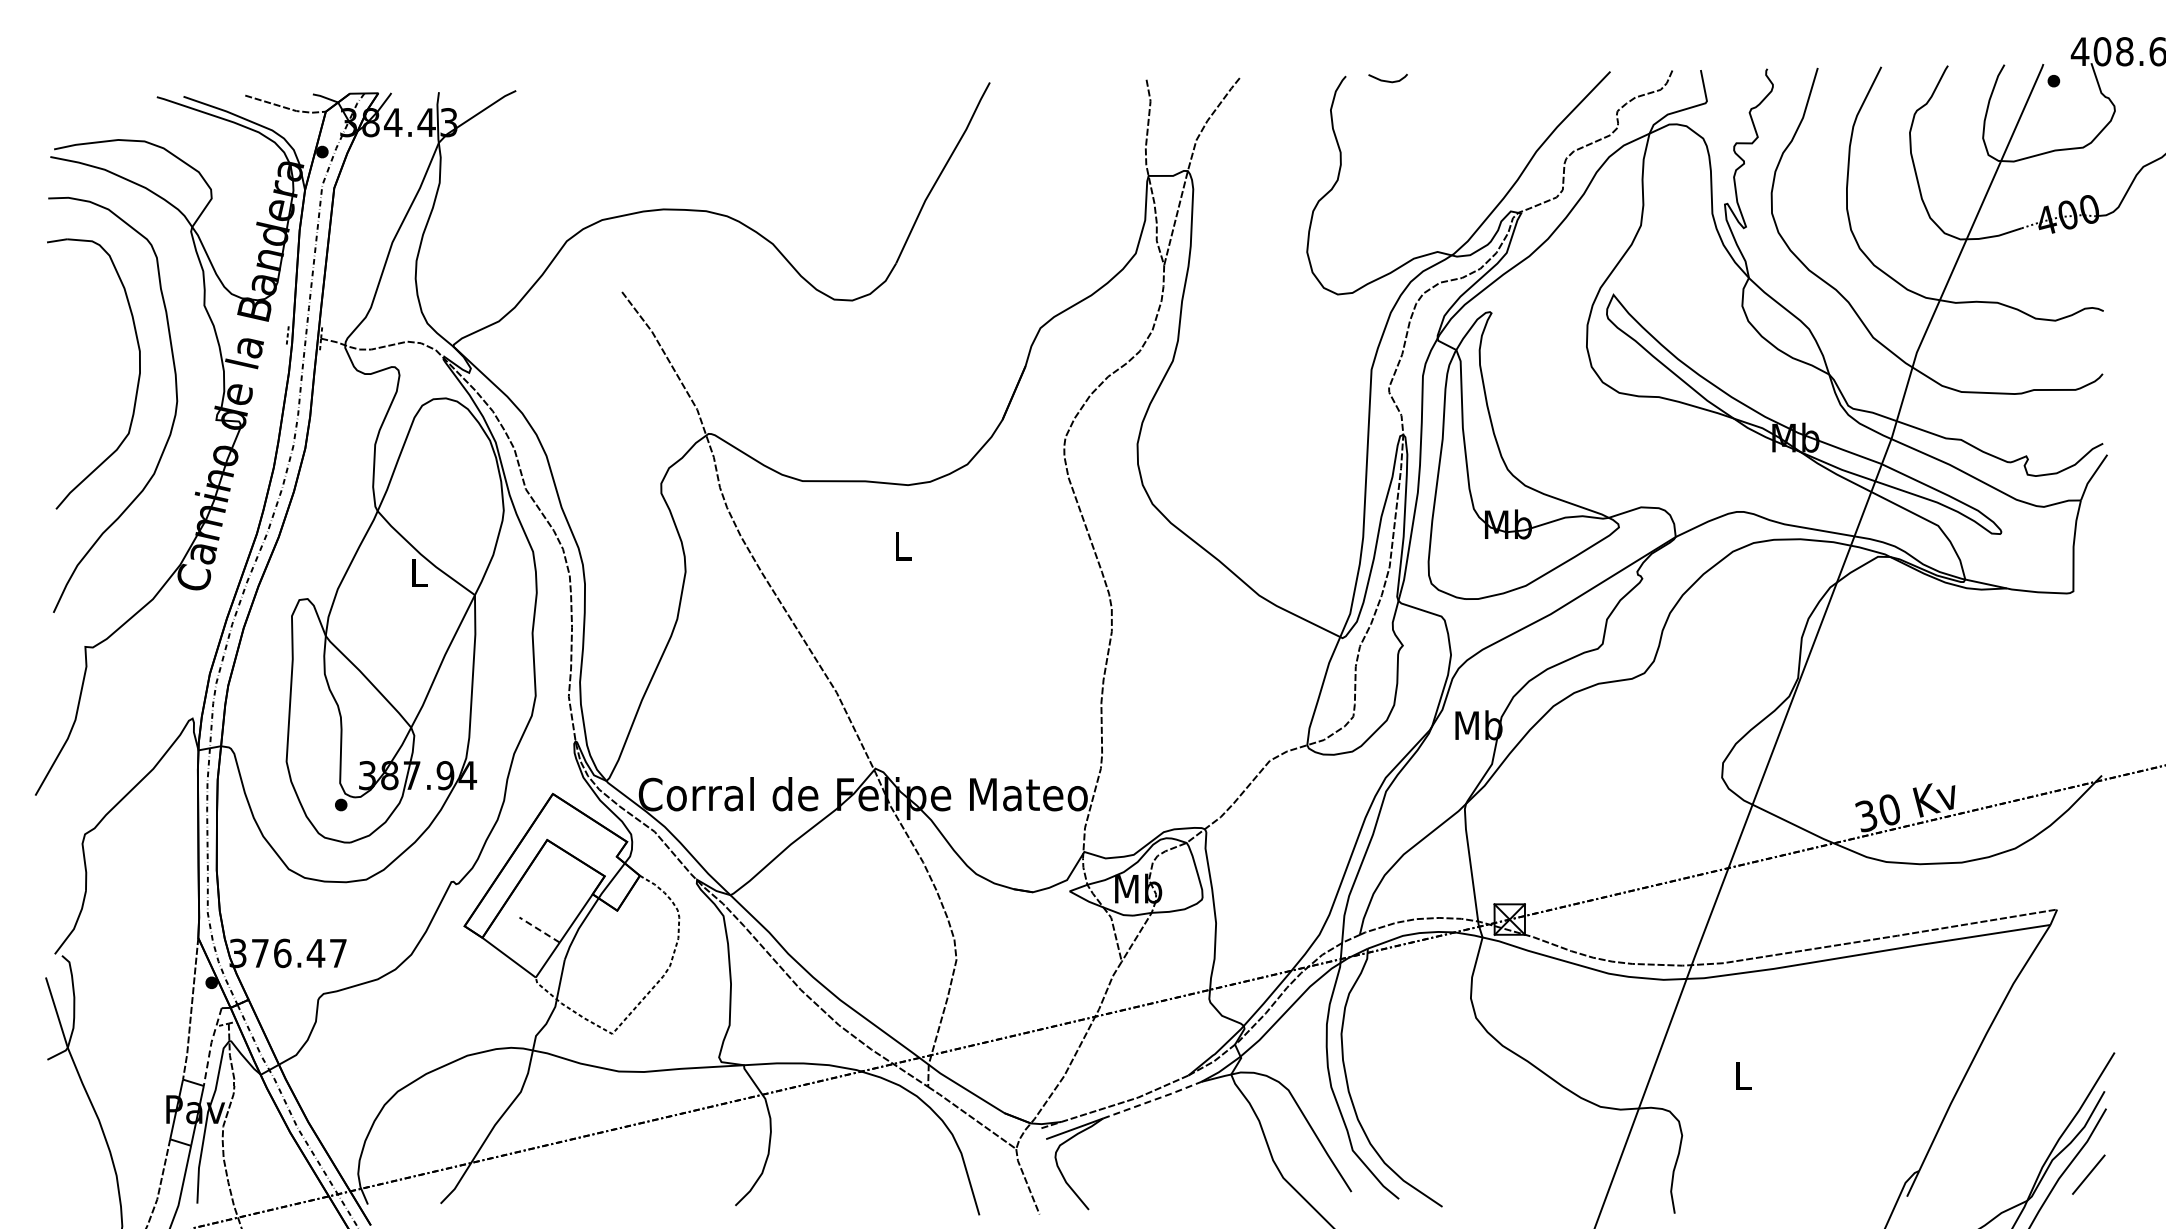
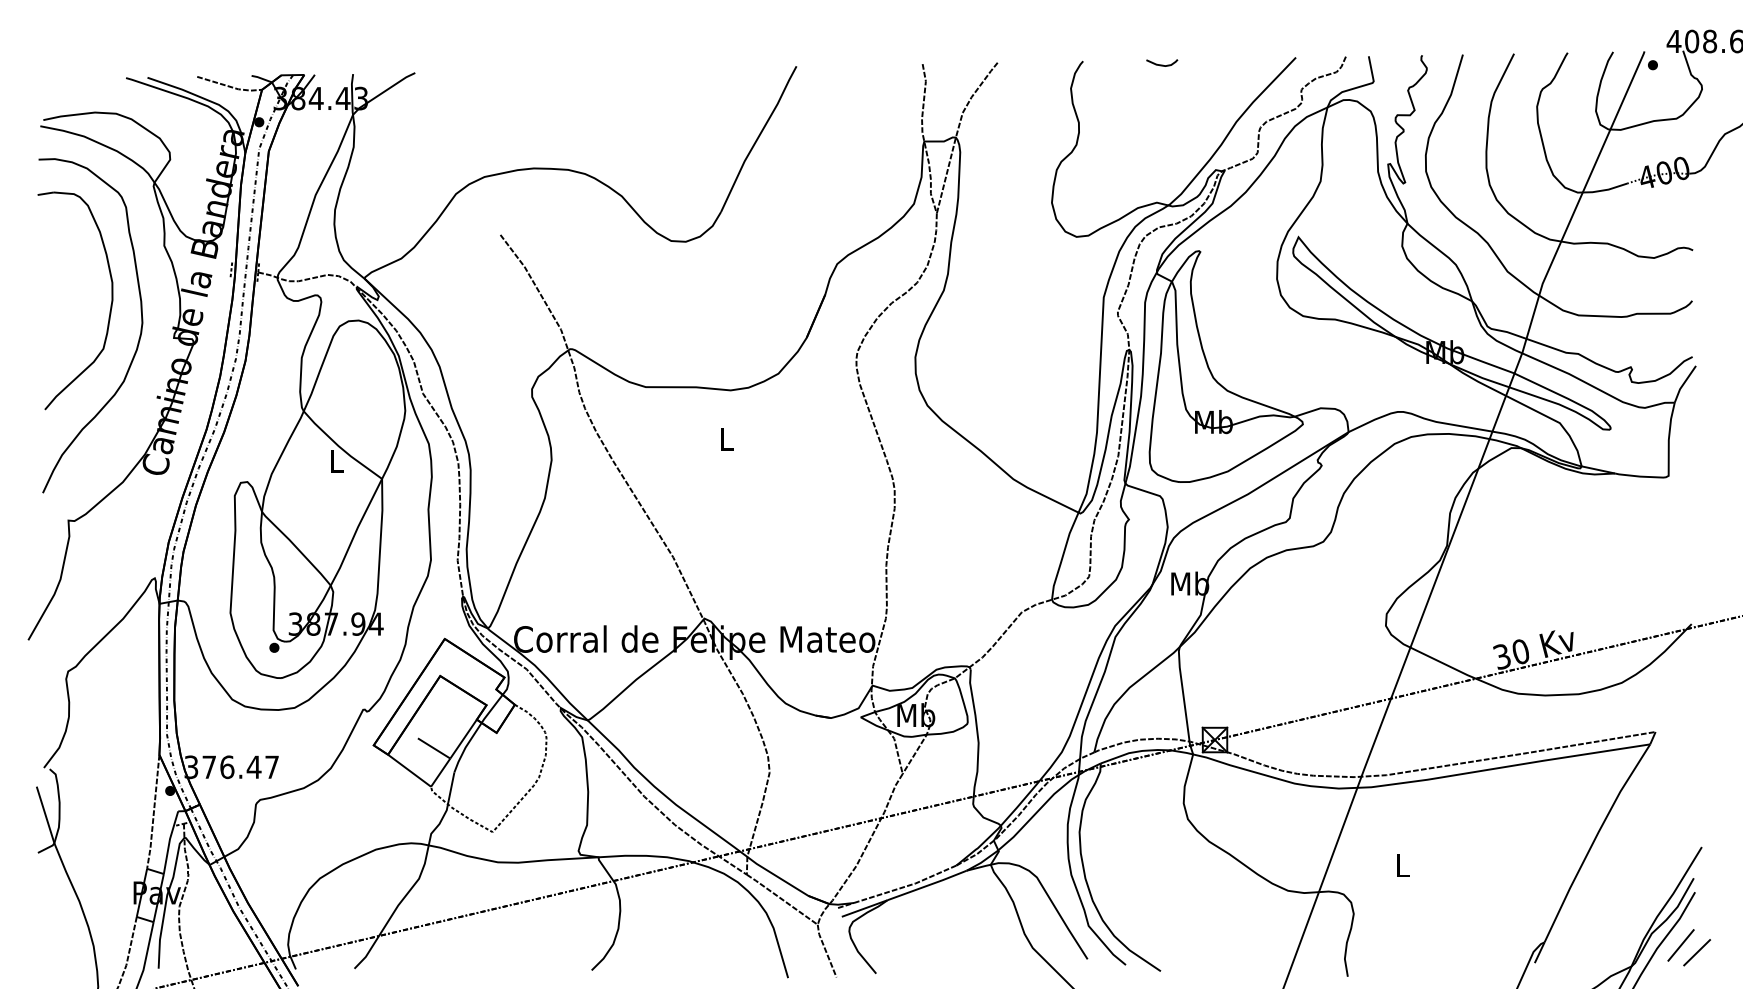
curve: (1387, 80) -> (1161, 64), moved
line: (539, 930) -> (434, 748), dashed -> solid
line: (210, 1046) -> (169, 842), dashed -> solid
line: (1152, 1100) -> (927, 885), dashed -> solid
line: (2108, 1183) -> (1696, 952), added

